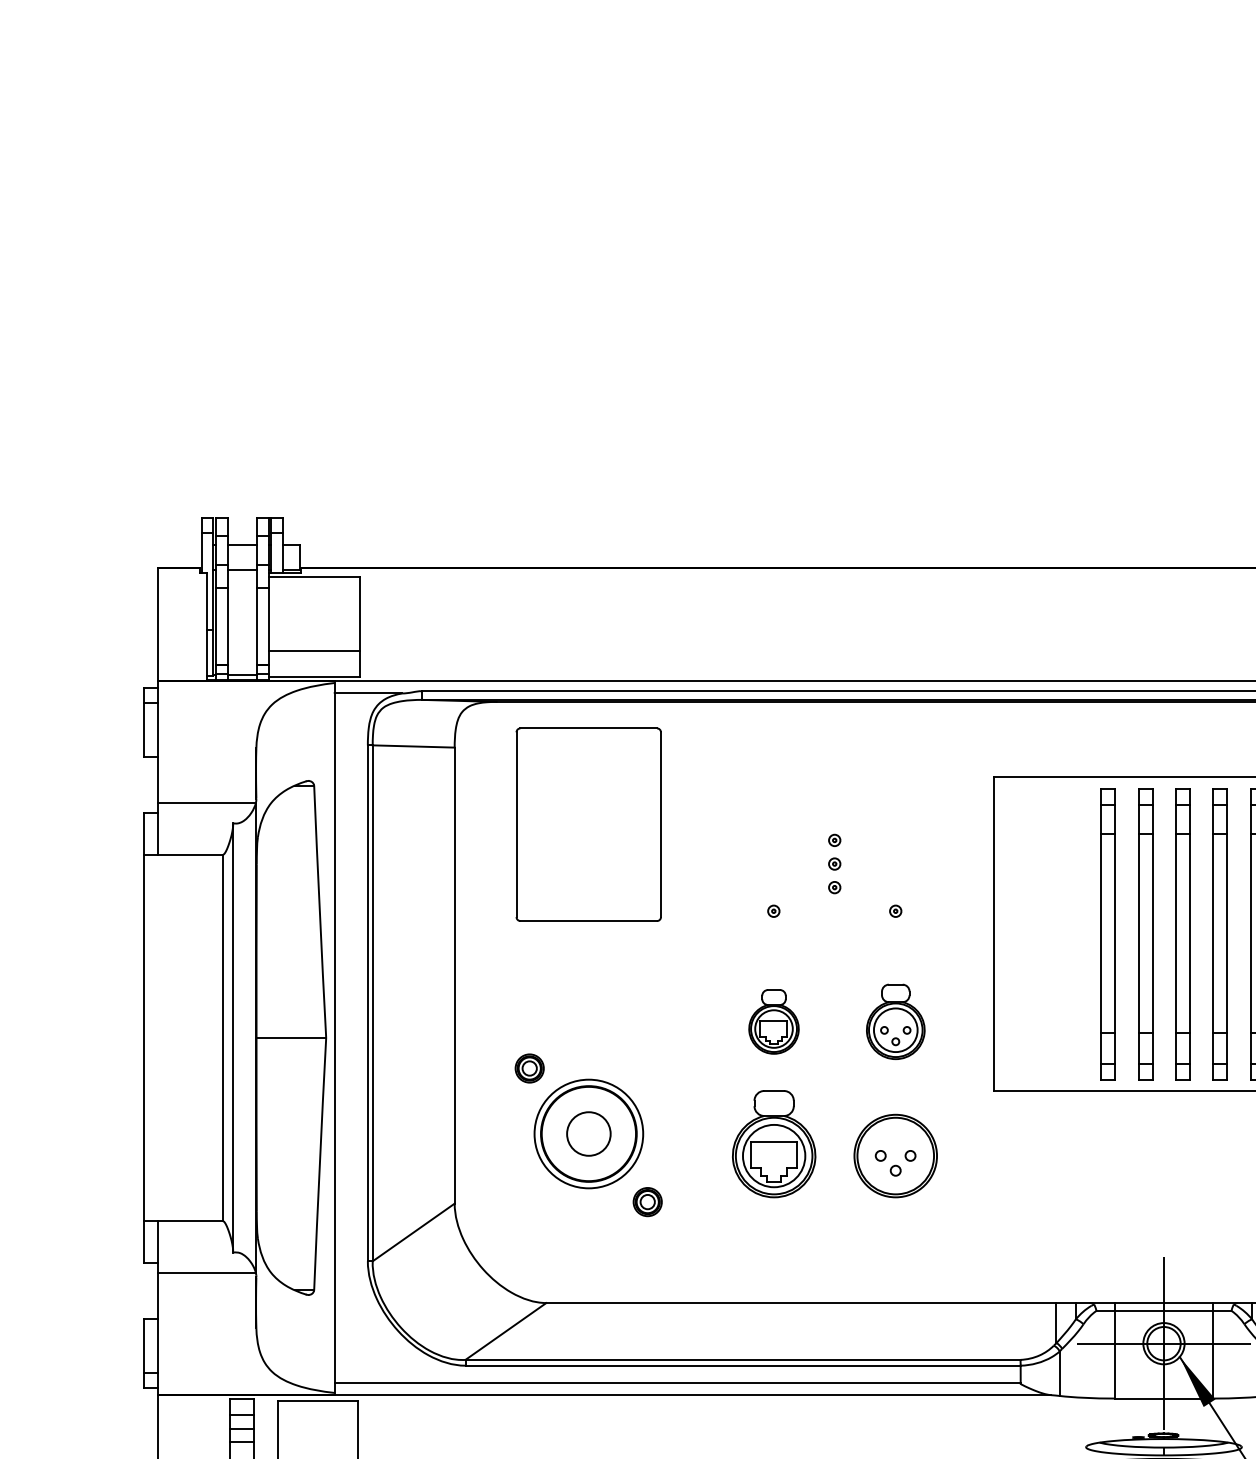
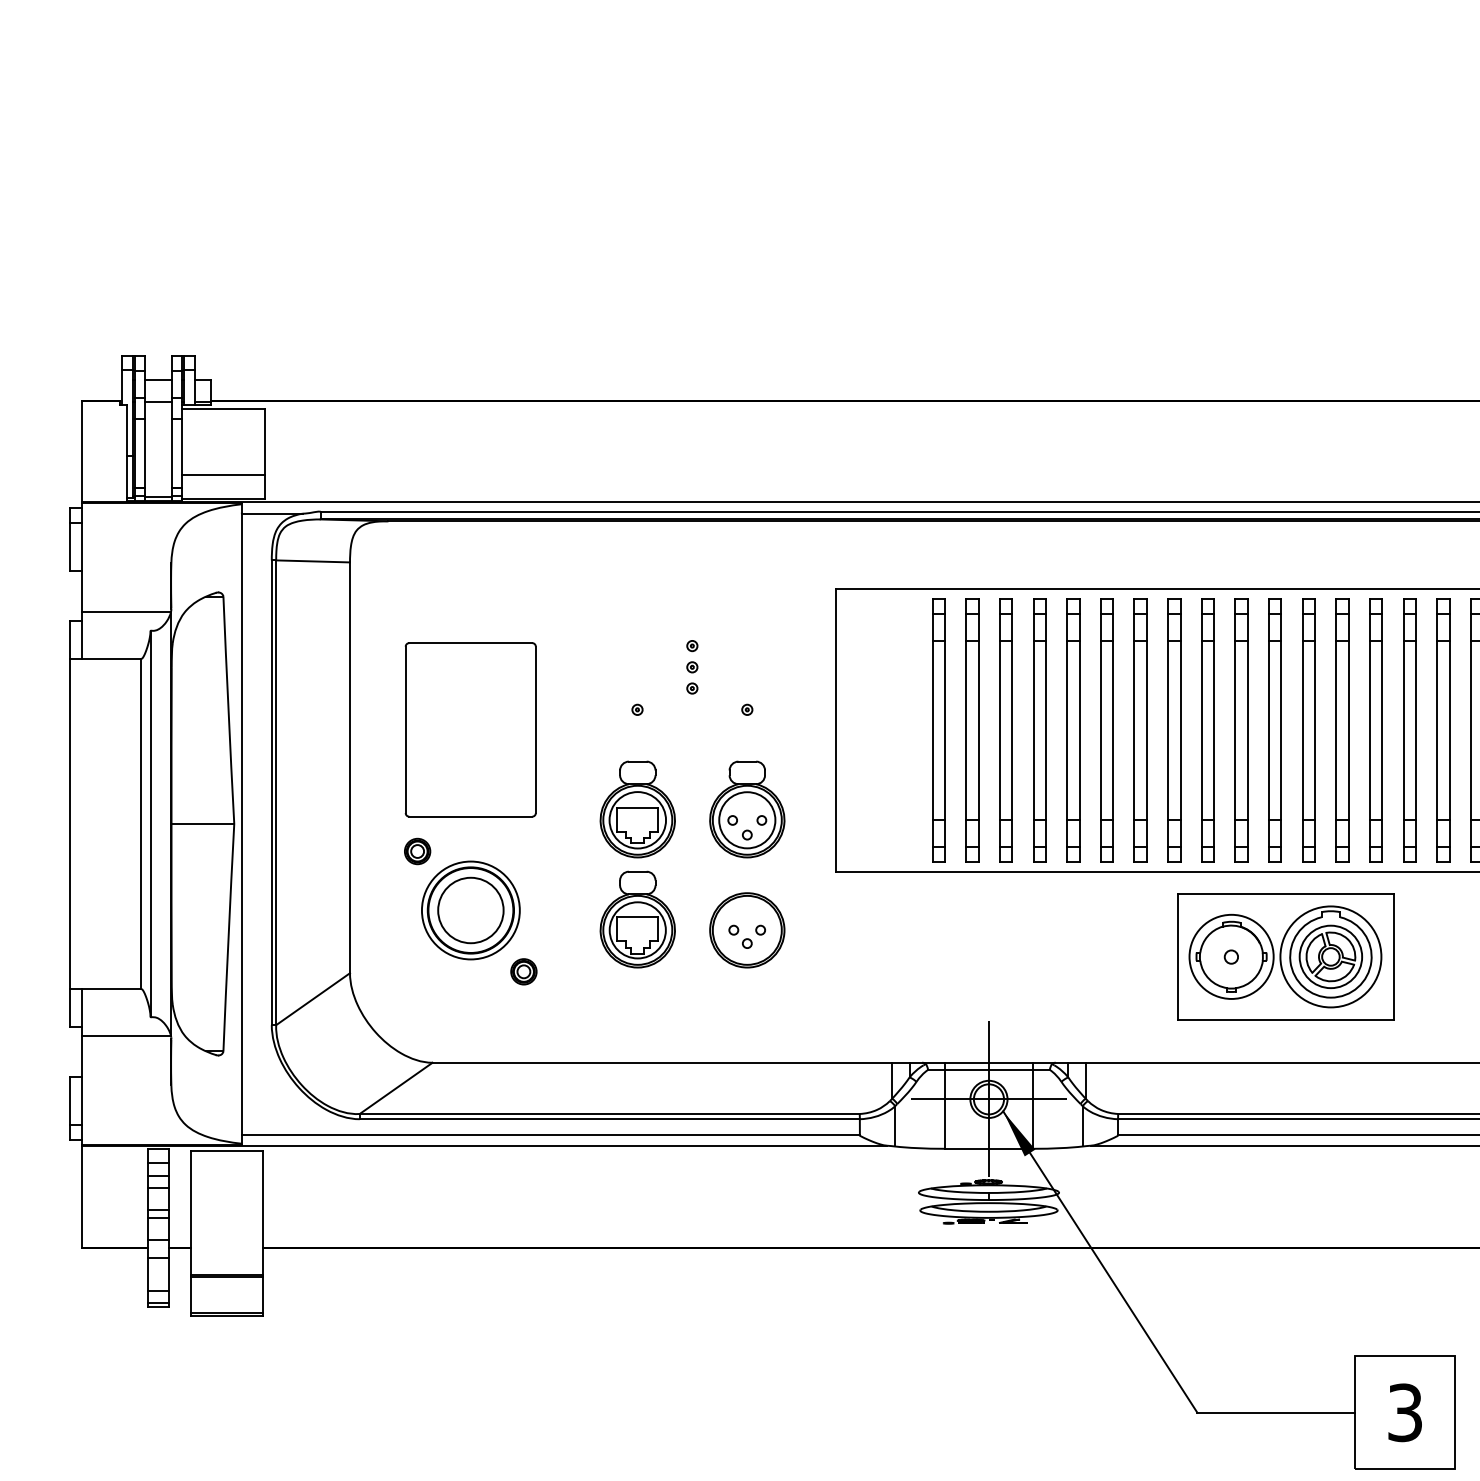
part: (588, 824) -> (470, 729), moved
part: (773, 1021) -> (637, 809), size x1.67
part: (895, 1021) -> (747, 809), size x1.43
circle: (588, 1134) -> (470, 910), size x1.67

